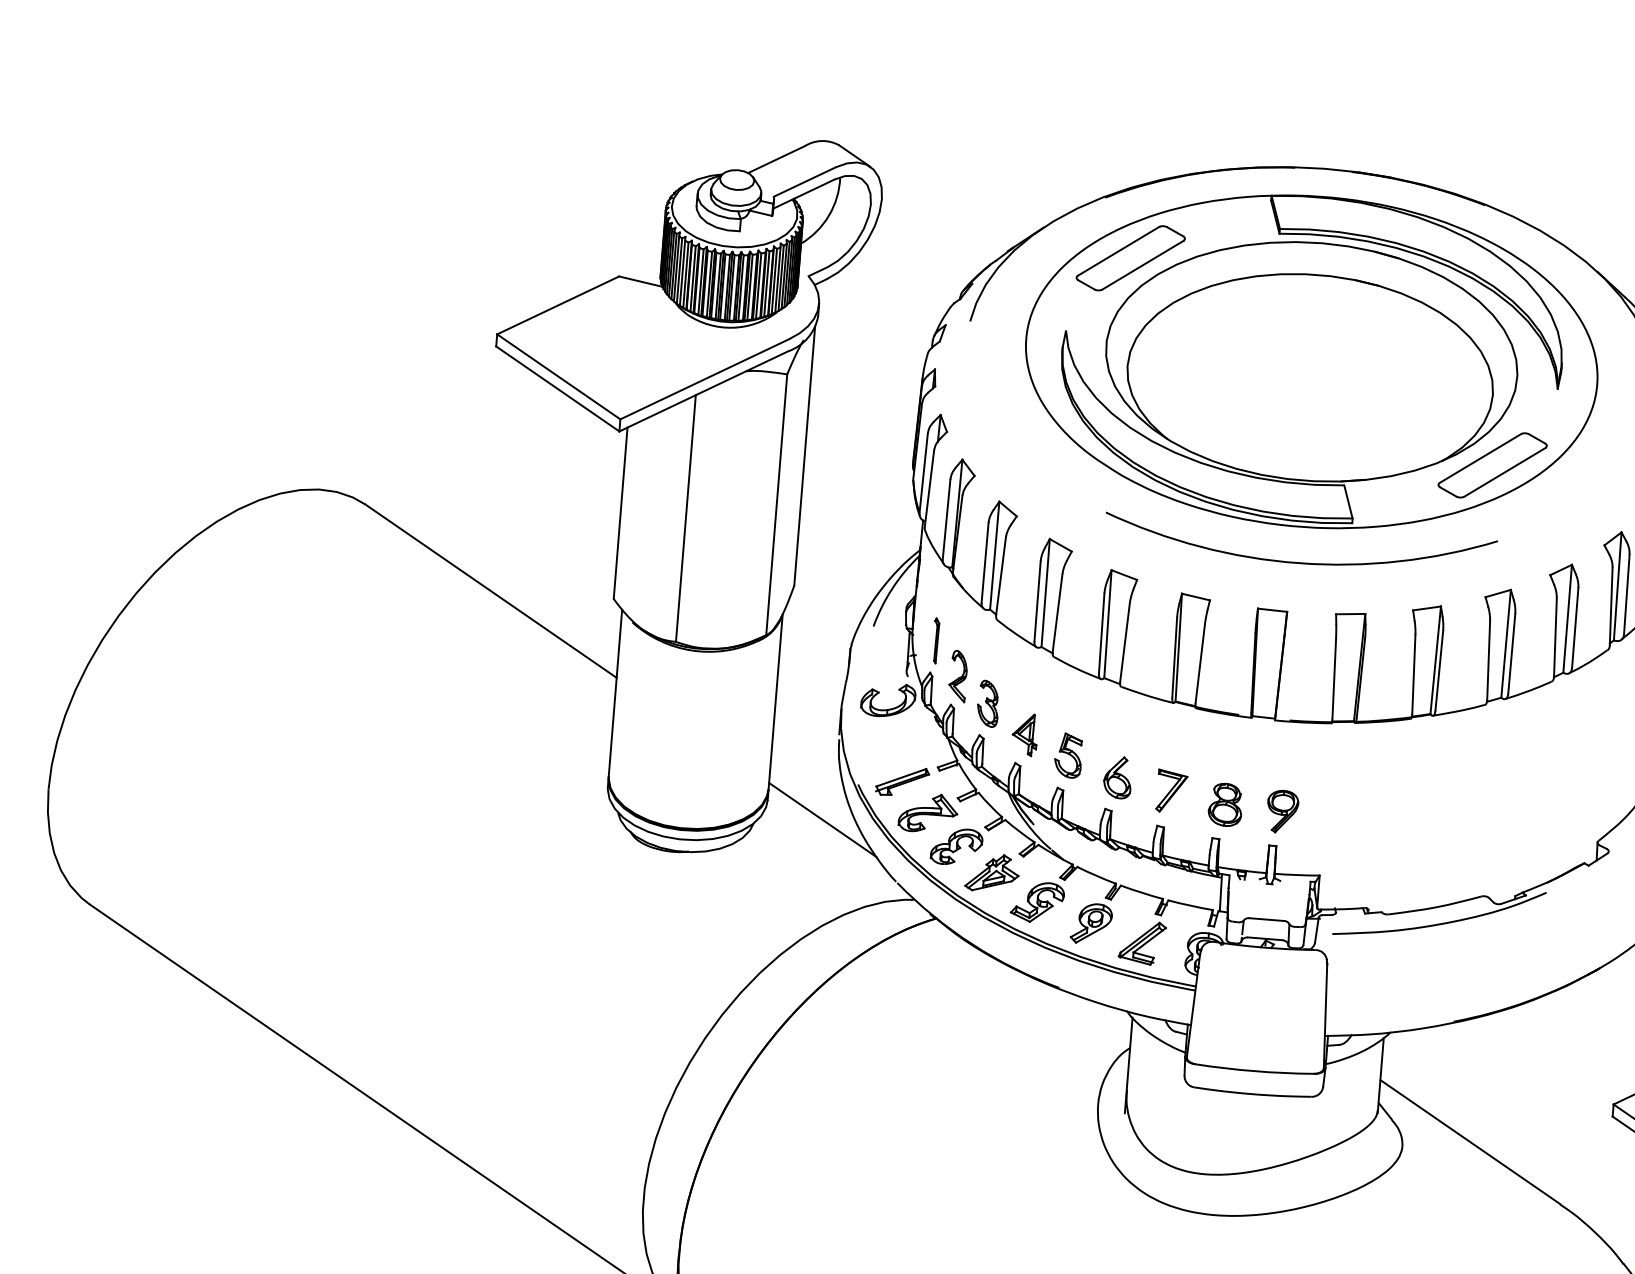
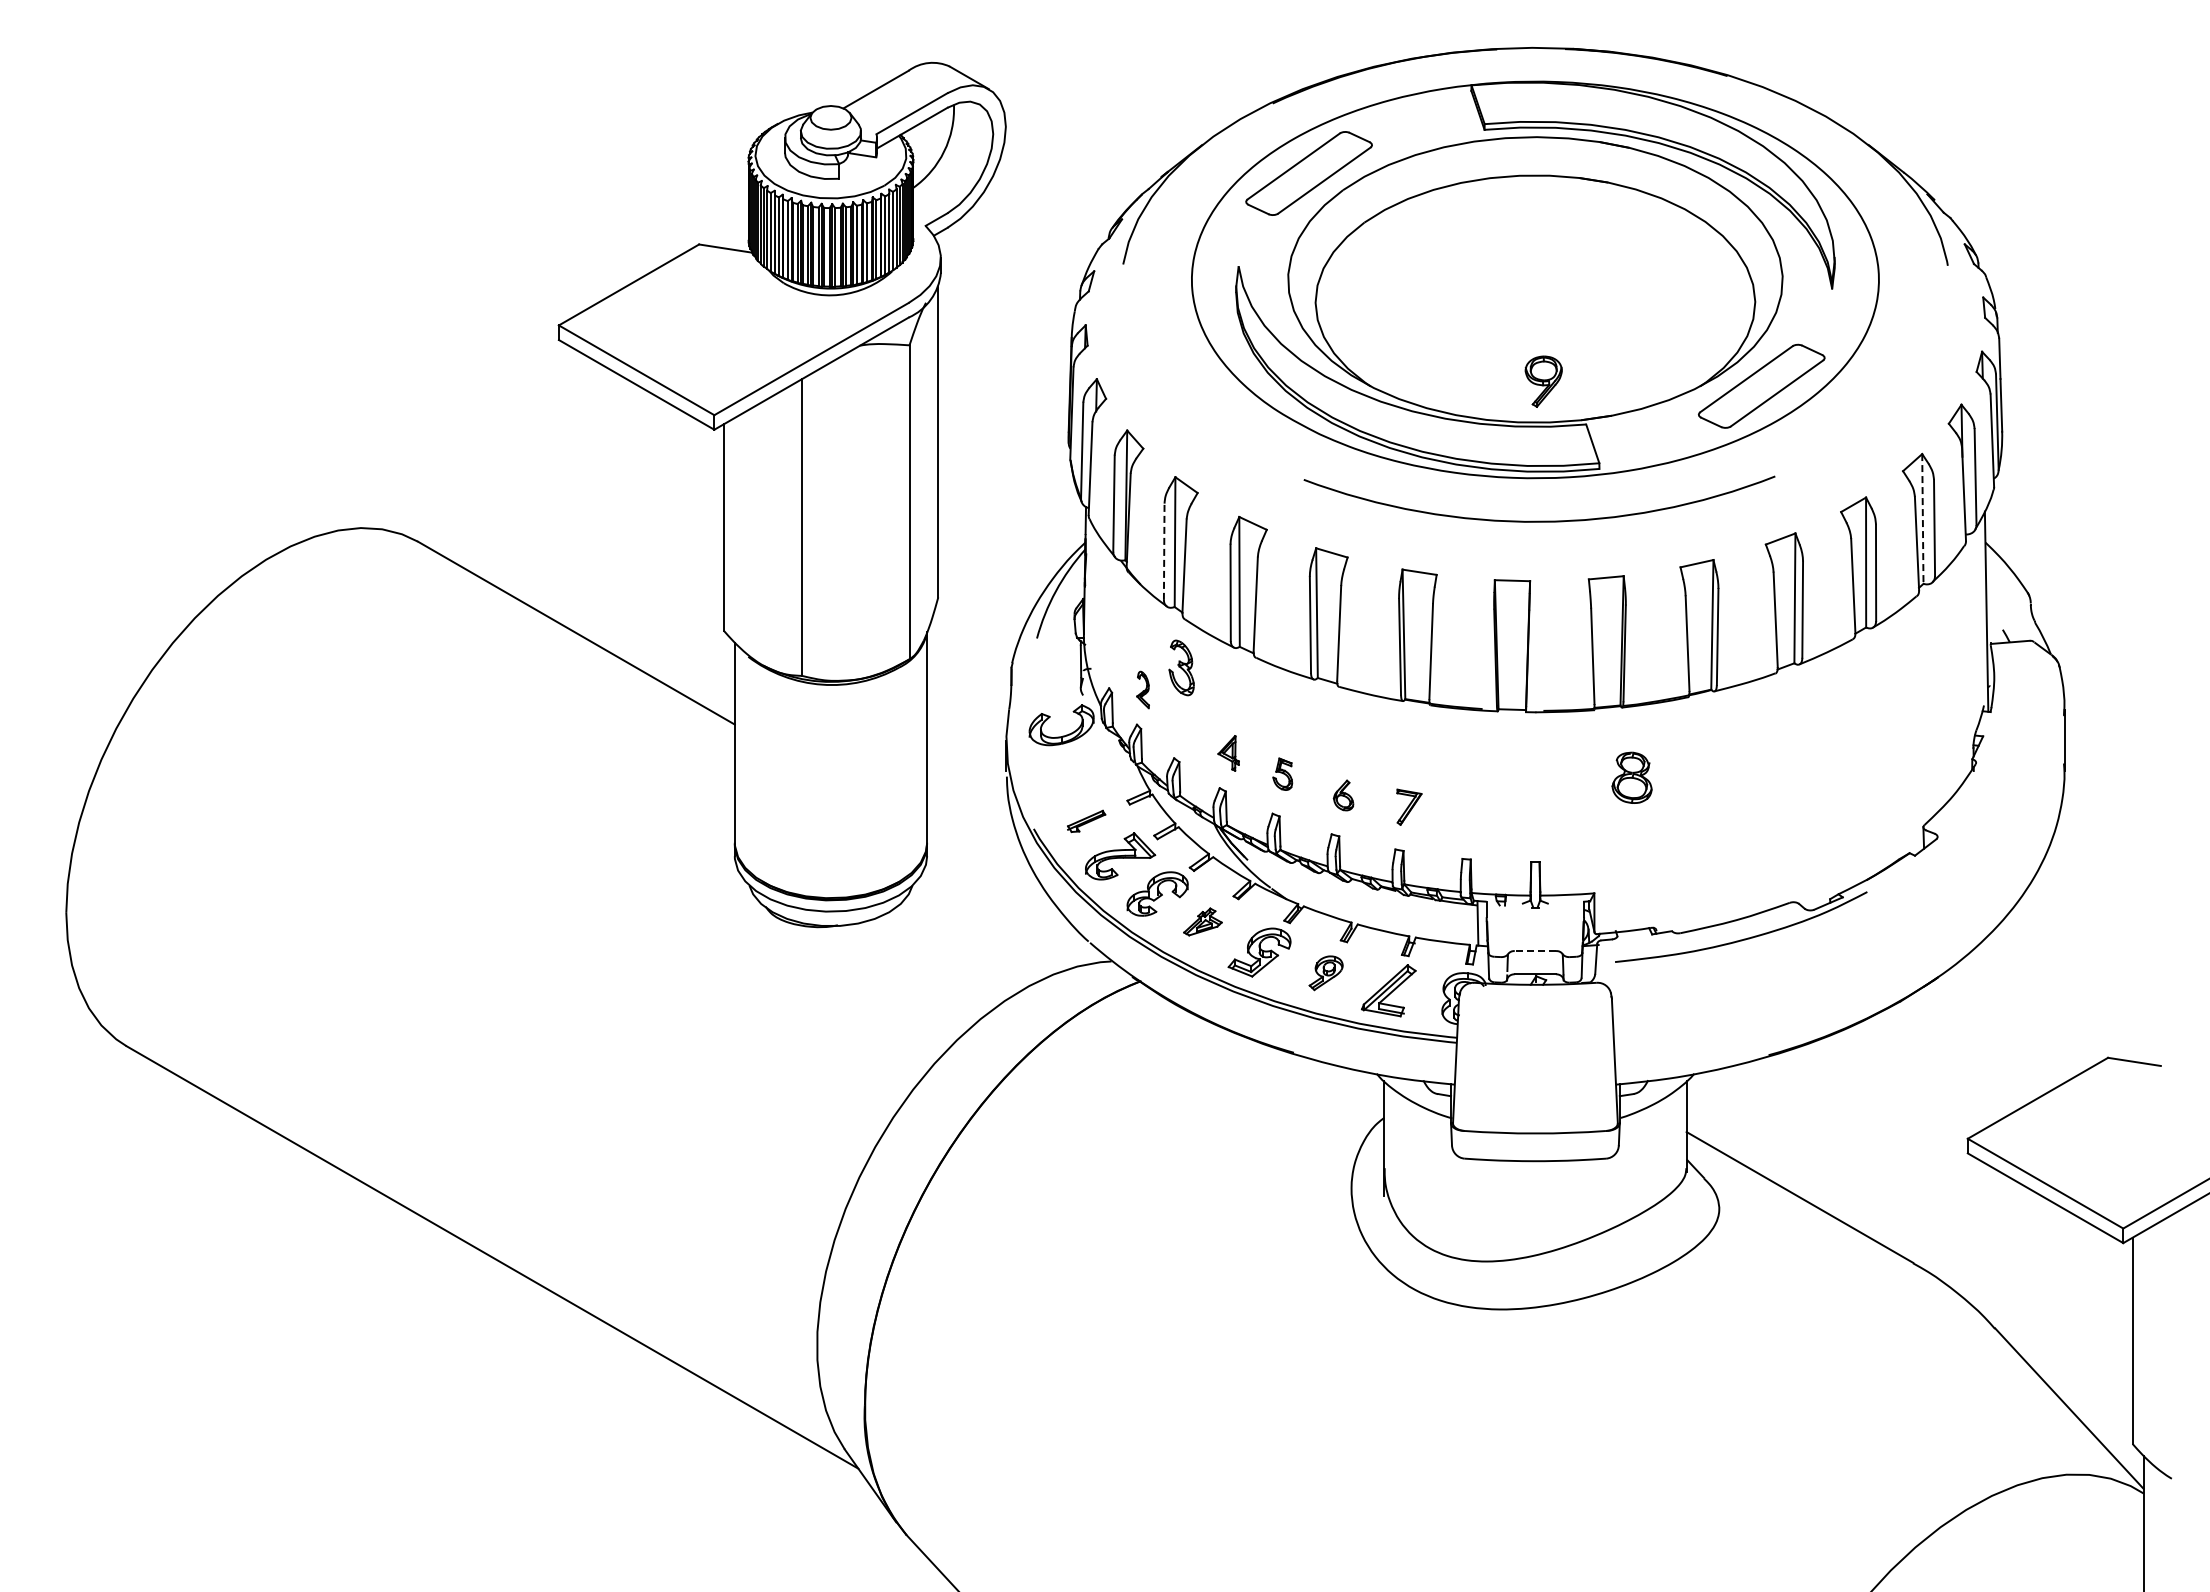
line: (985, 562) -> (1164, 551), solid -> dashed
line: (1617, 585) -> (1922, 518), solid -> dashed
part: (935, 640) -> (1112, 649), removed
part: (957, 675) -> (1142, 689), size x0.6
part: (988, 703) -> (1181, 667), moved
part: (1025, 734) -> (1228, 753), size x0.7
part: (1068, 755) -> (1282, 774), size x0.6
part: (1117, 777) -> (1343, 795), size x0.6
part: (902, 781) -> (1086, 821), size x0.6
part: (1171, 791) -> (1409, 807), size x0.7
part: (1225, 804) -> (1631, 777), moved
part: (1282, 811) -> (1543, 381), moved
line: (822, 819) -> (994, 874), removed
part: (992, 872) -> (1202, 921), size x0.6
line: (1266, 919) -> (1535, 951), solid -> dashed
part: (1090, 924) -> (1325, 973), size x0.7

